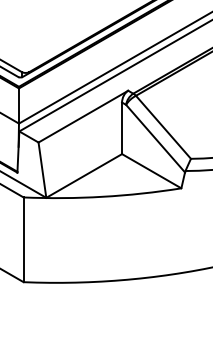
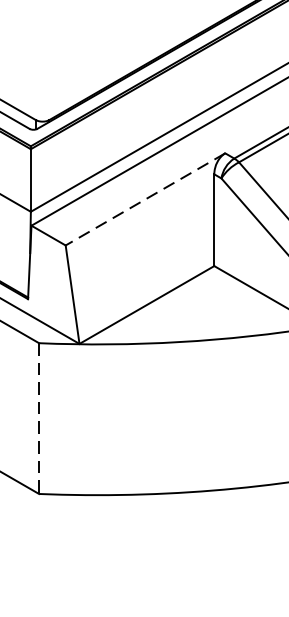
line: (83, 116) -> (145, 199), solid -> dashed
line: (23, 240) -> (38, 419), solid -> dashed

